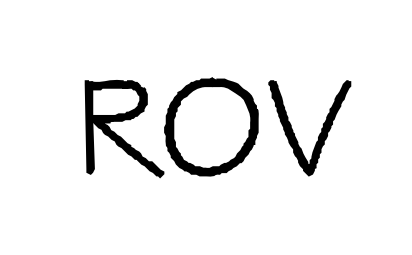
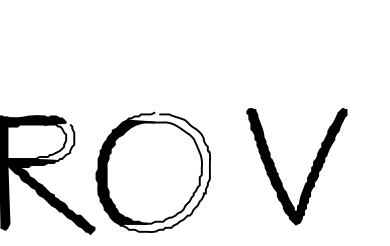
fill: (119, 101) -> (40, 141), removed
fill: (220, 126) -> (164, 171), removed
part: (319, 133) -> (308, 173), moved

